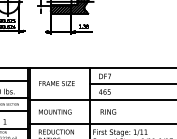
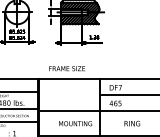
text: (56, 83) -> (66, 68), moved
text: (55, 111) -> (75, 123), moved
text: (108, 111) -> (132, 123), moved

